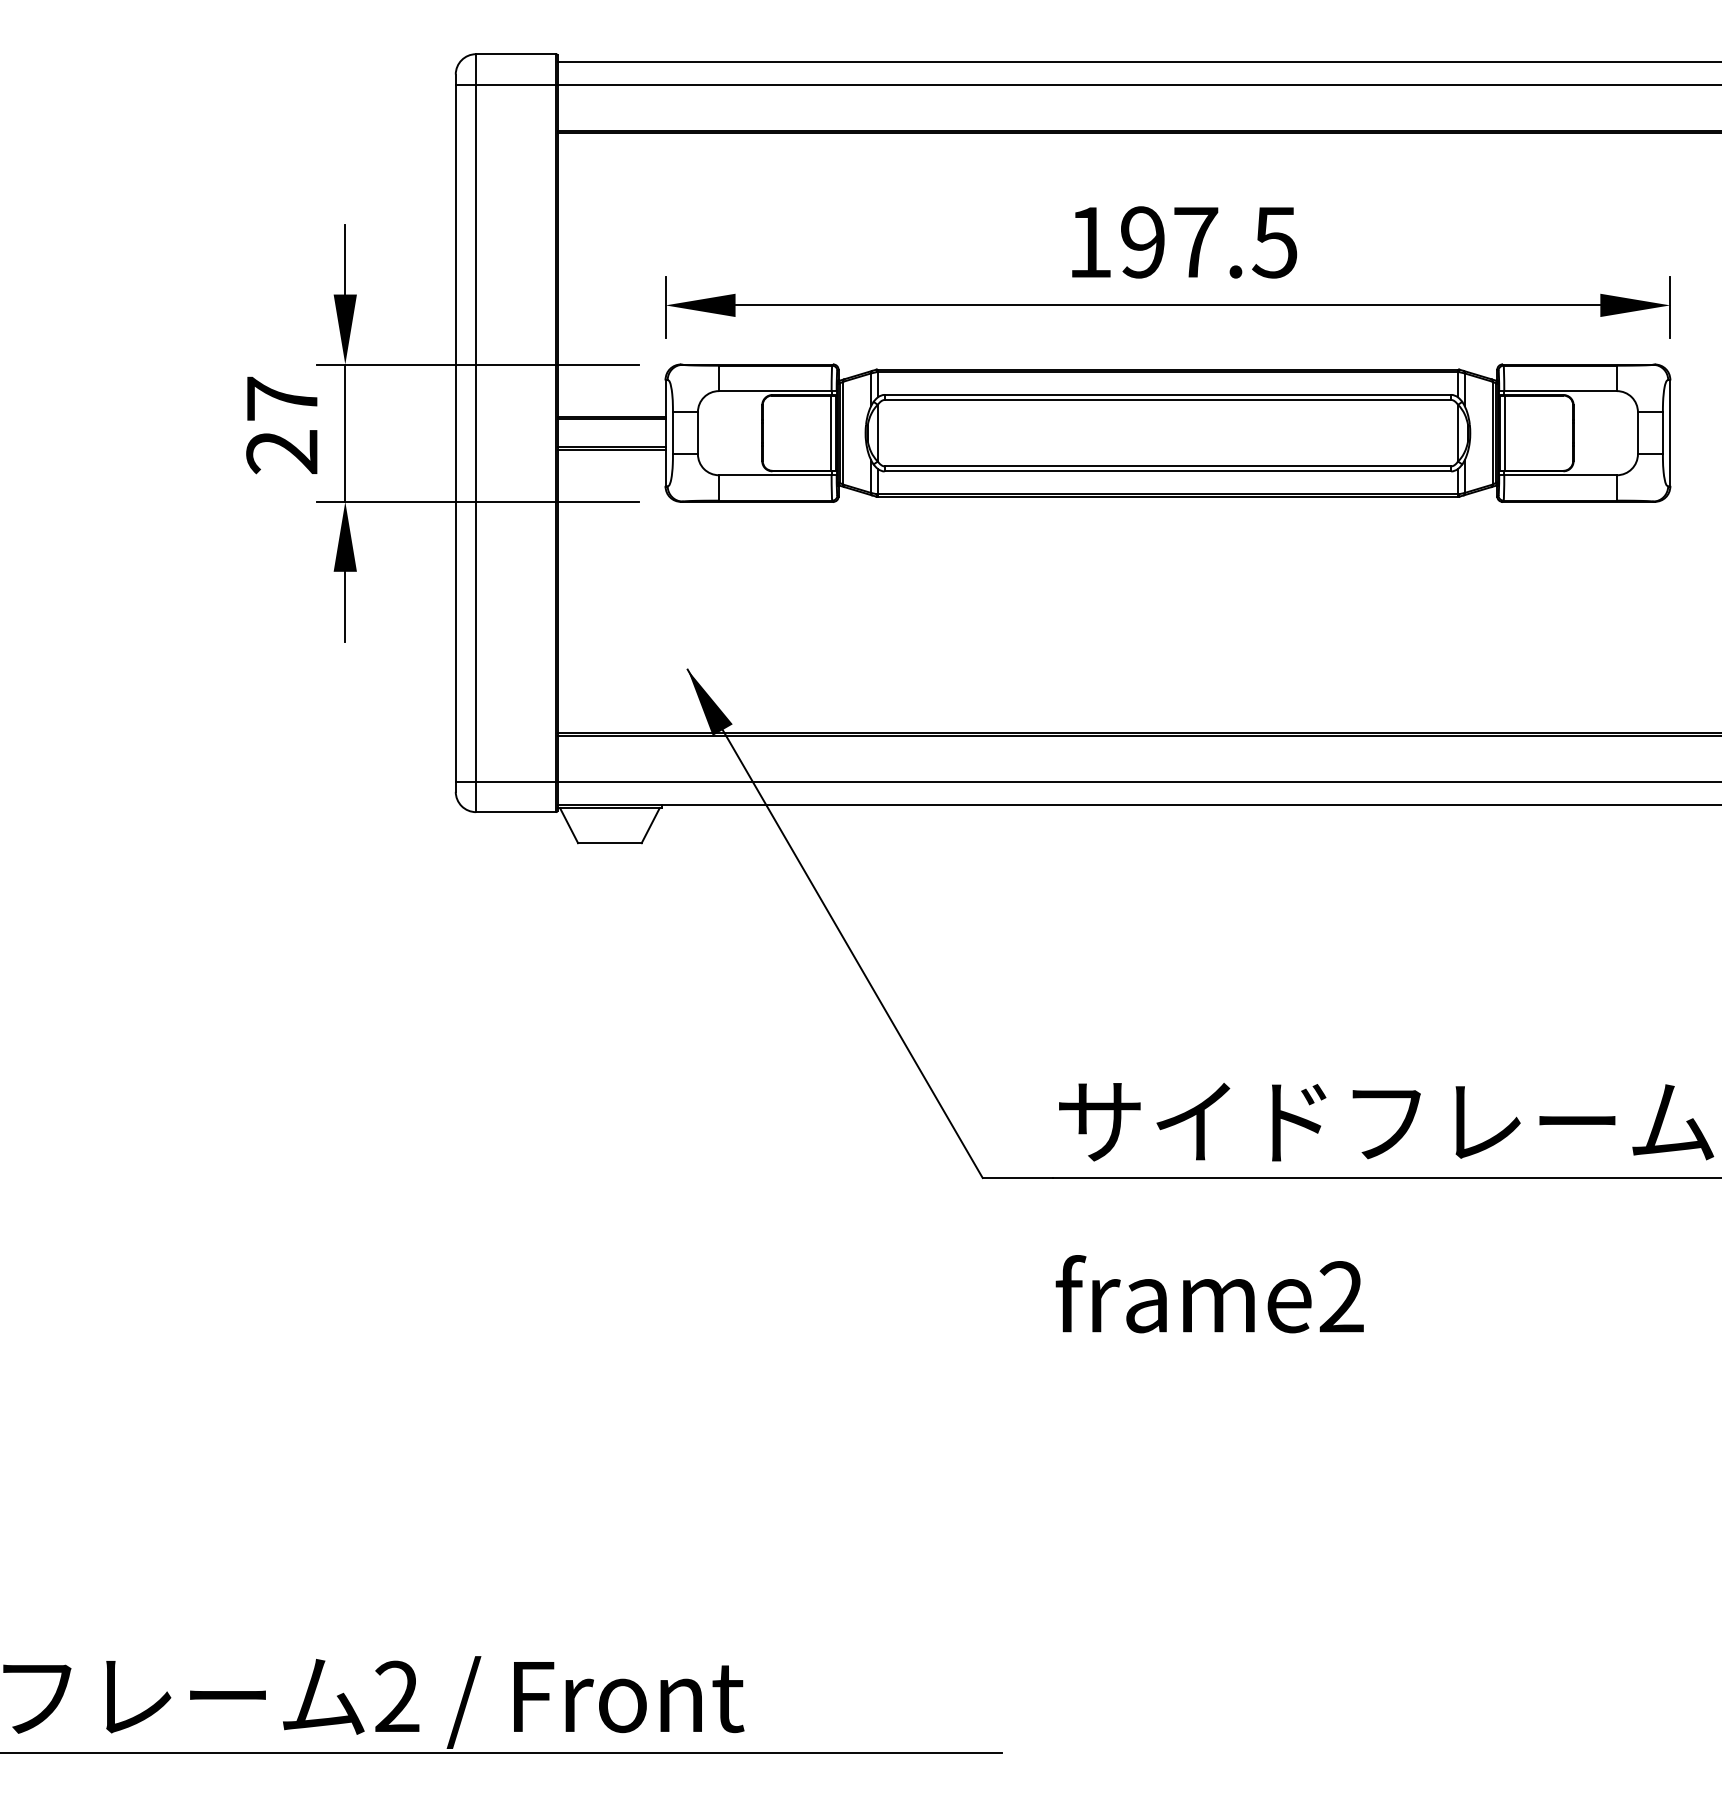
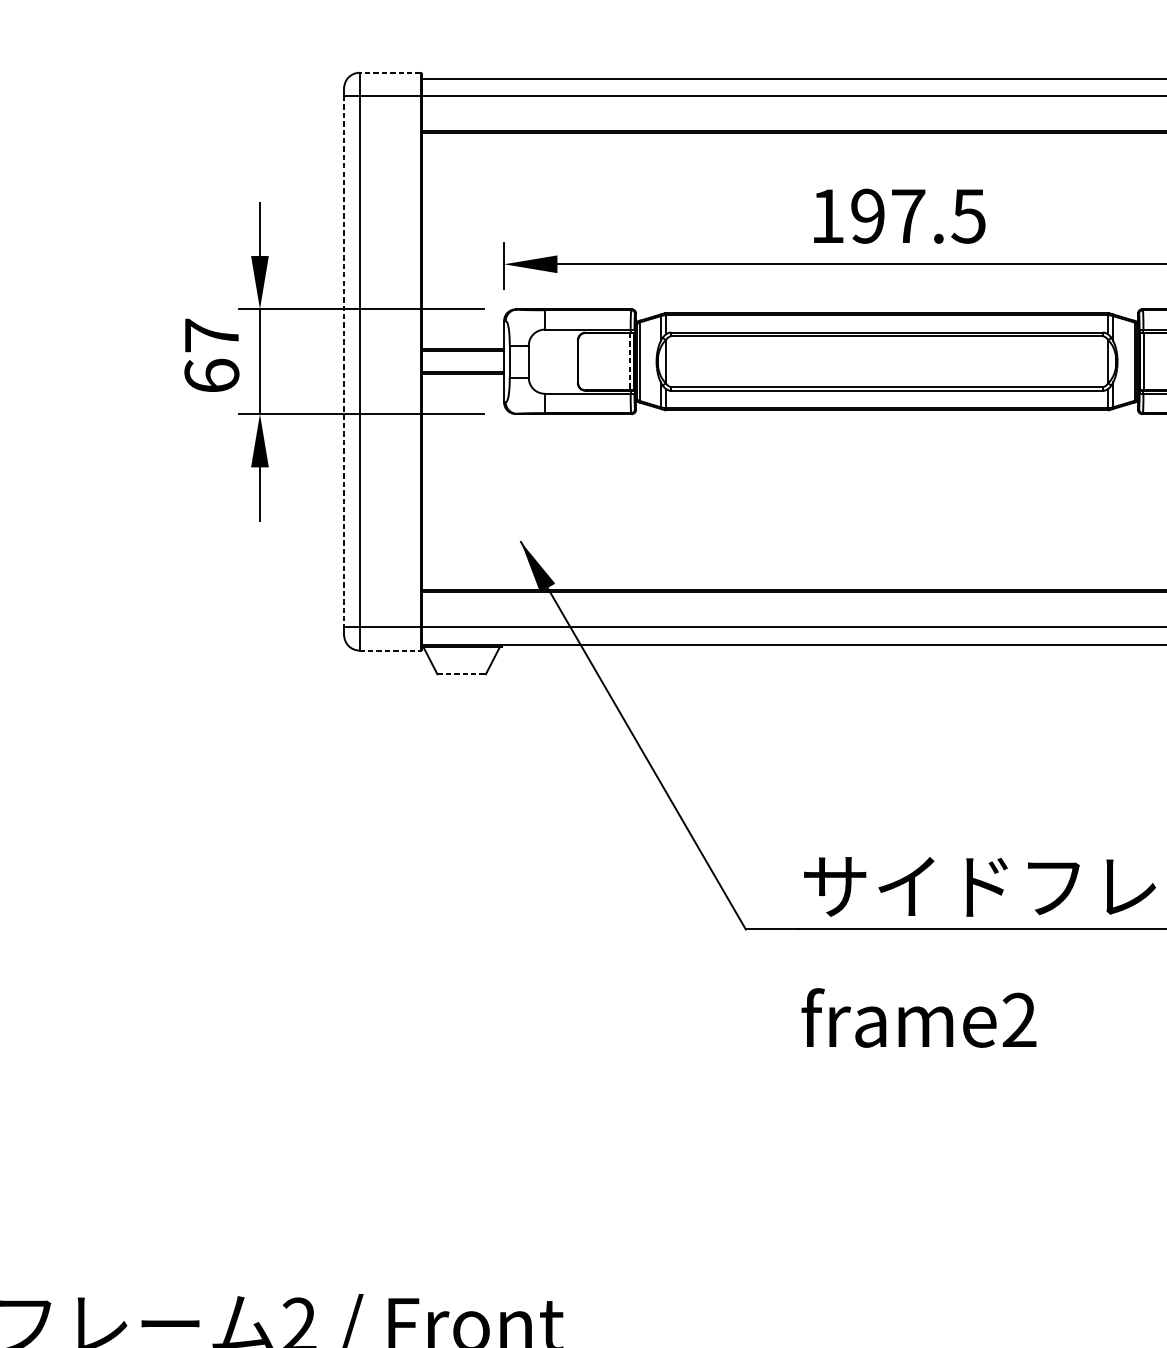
line: (515, 54) -> (389, 73), solid -> dashed
line: (455, 433) -> (343, 361), solid -> dashed
line: (831, 433) -> (630, 361), solid -> dashed
text: (282, 451) -> (212, 375), 27 -> 67
line: (516, 812) -> (390, 650), solid -> dashed
line: (609, 843) -> (461, 674), solid -> dashed

